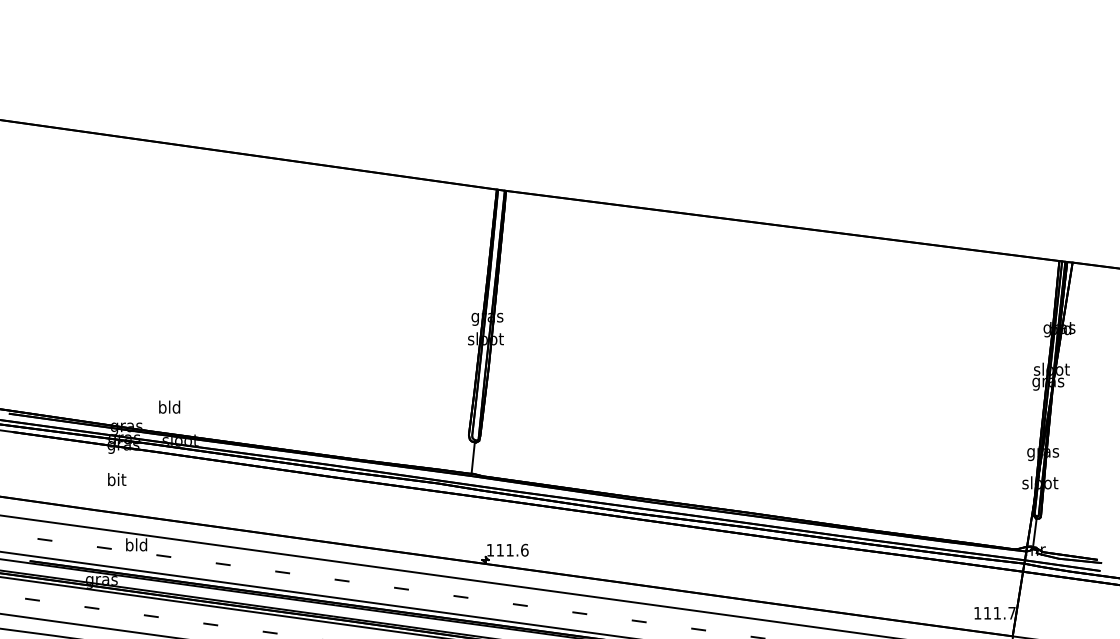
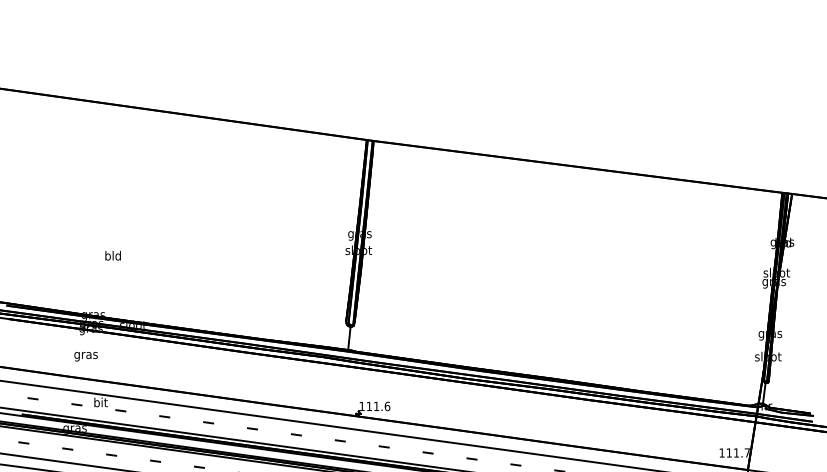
text: (168, 406) -> (112, 255), moved
text: (115, 481) -> (85, 355), bit -> gras
text: (136, 544) -> (100, 402), bld -> bit

